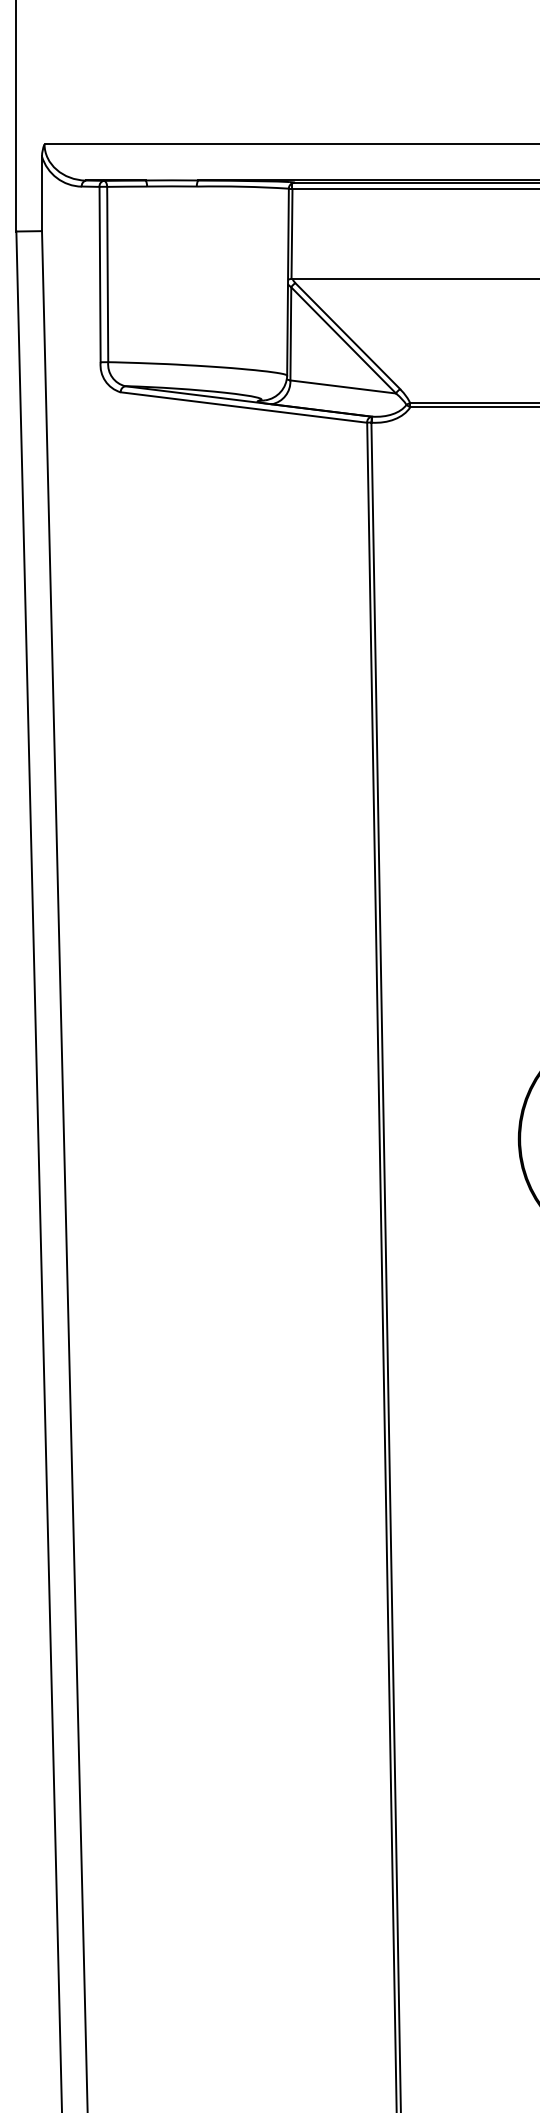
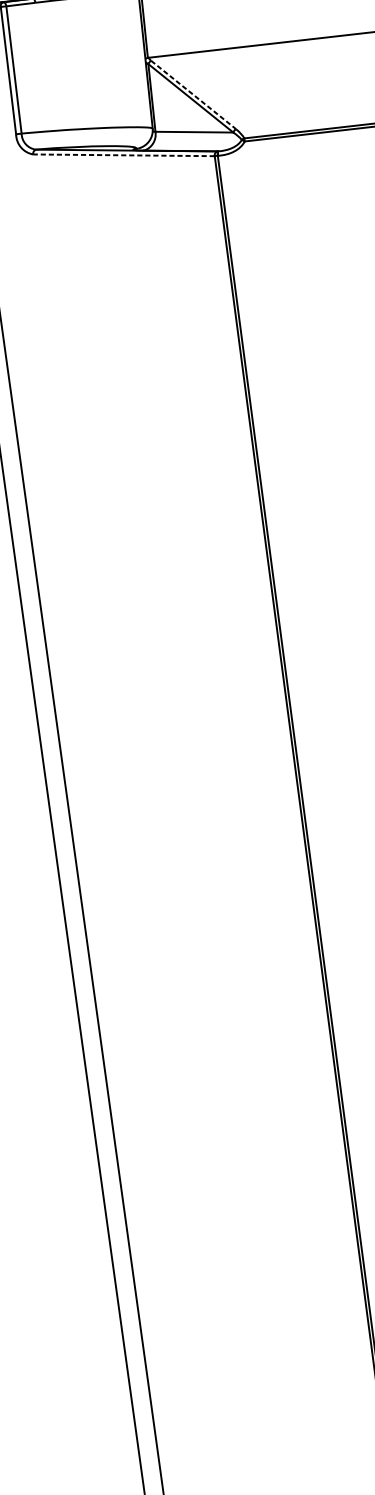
line: (347, 336) -> (193, 95), solid -> dashed
line: (243, 407) -> (123, 155), solid -> dashed

